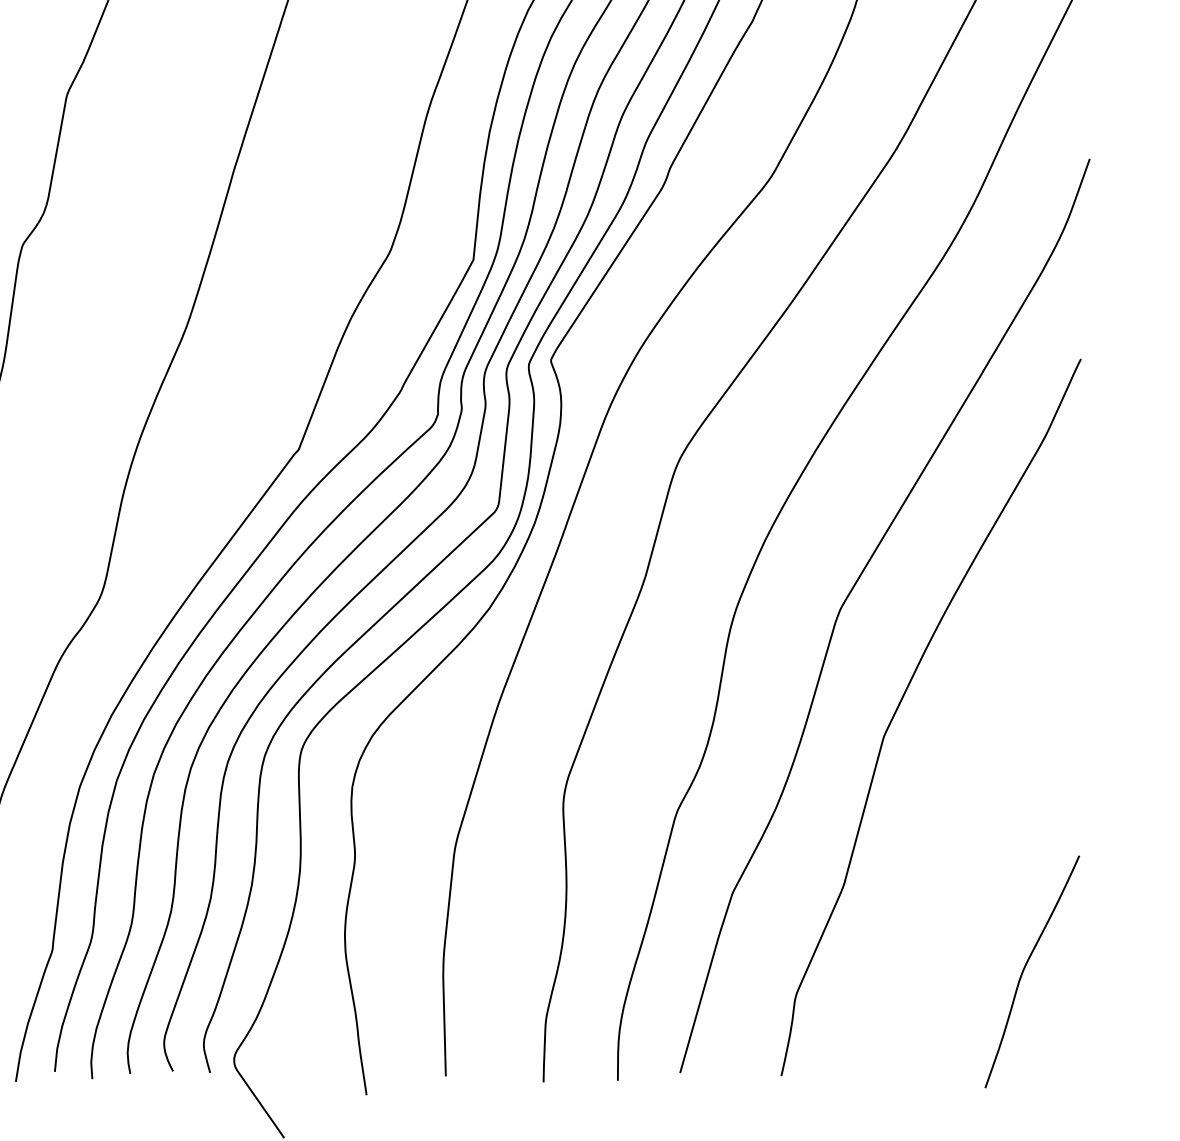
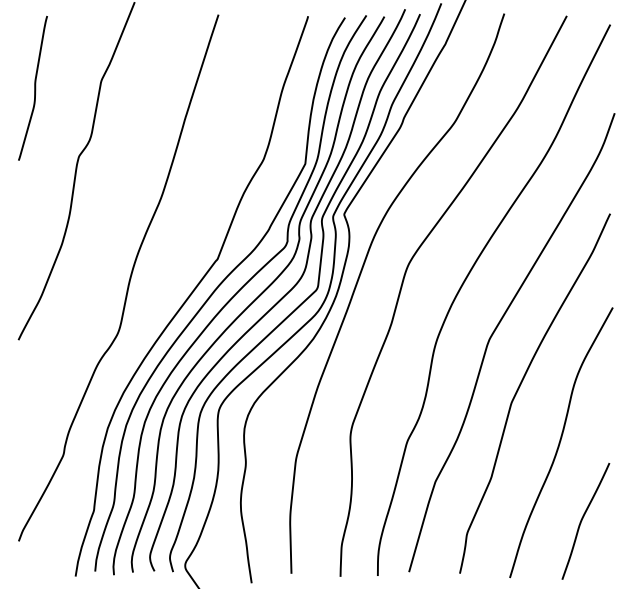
curve: (983, 812) -> (561, 441), added

